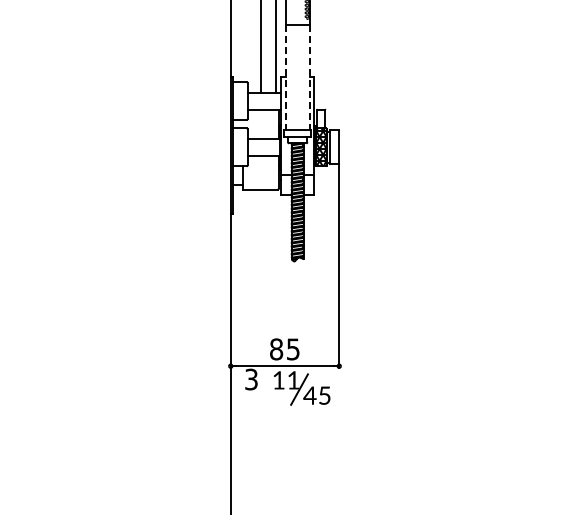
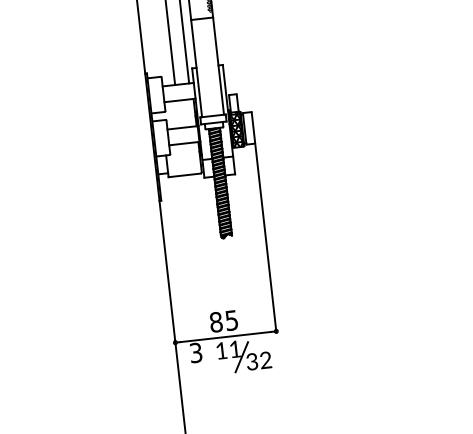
line: (285, 78) -> (196, 69), dashed -> solid
line: (309, 78) -> (218, 66), dashed -> solid
text: (316, 395) -> (258, 360), 45 -> 32

